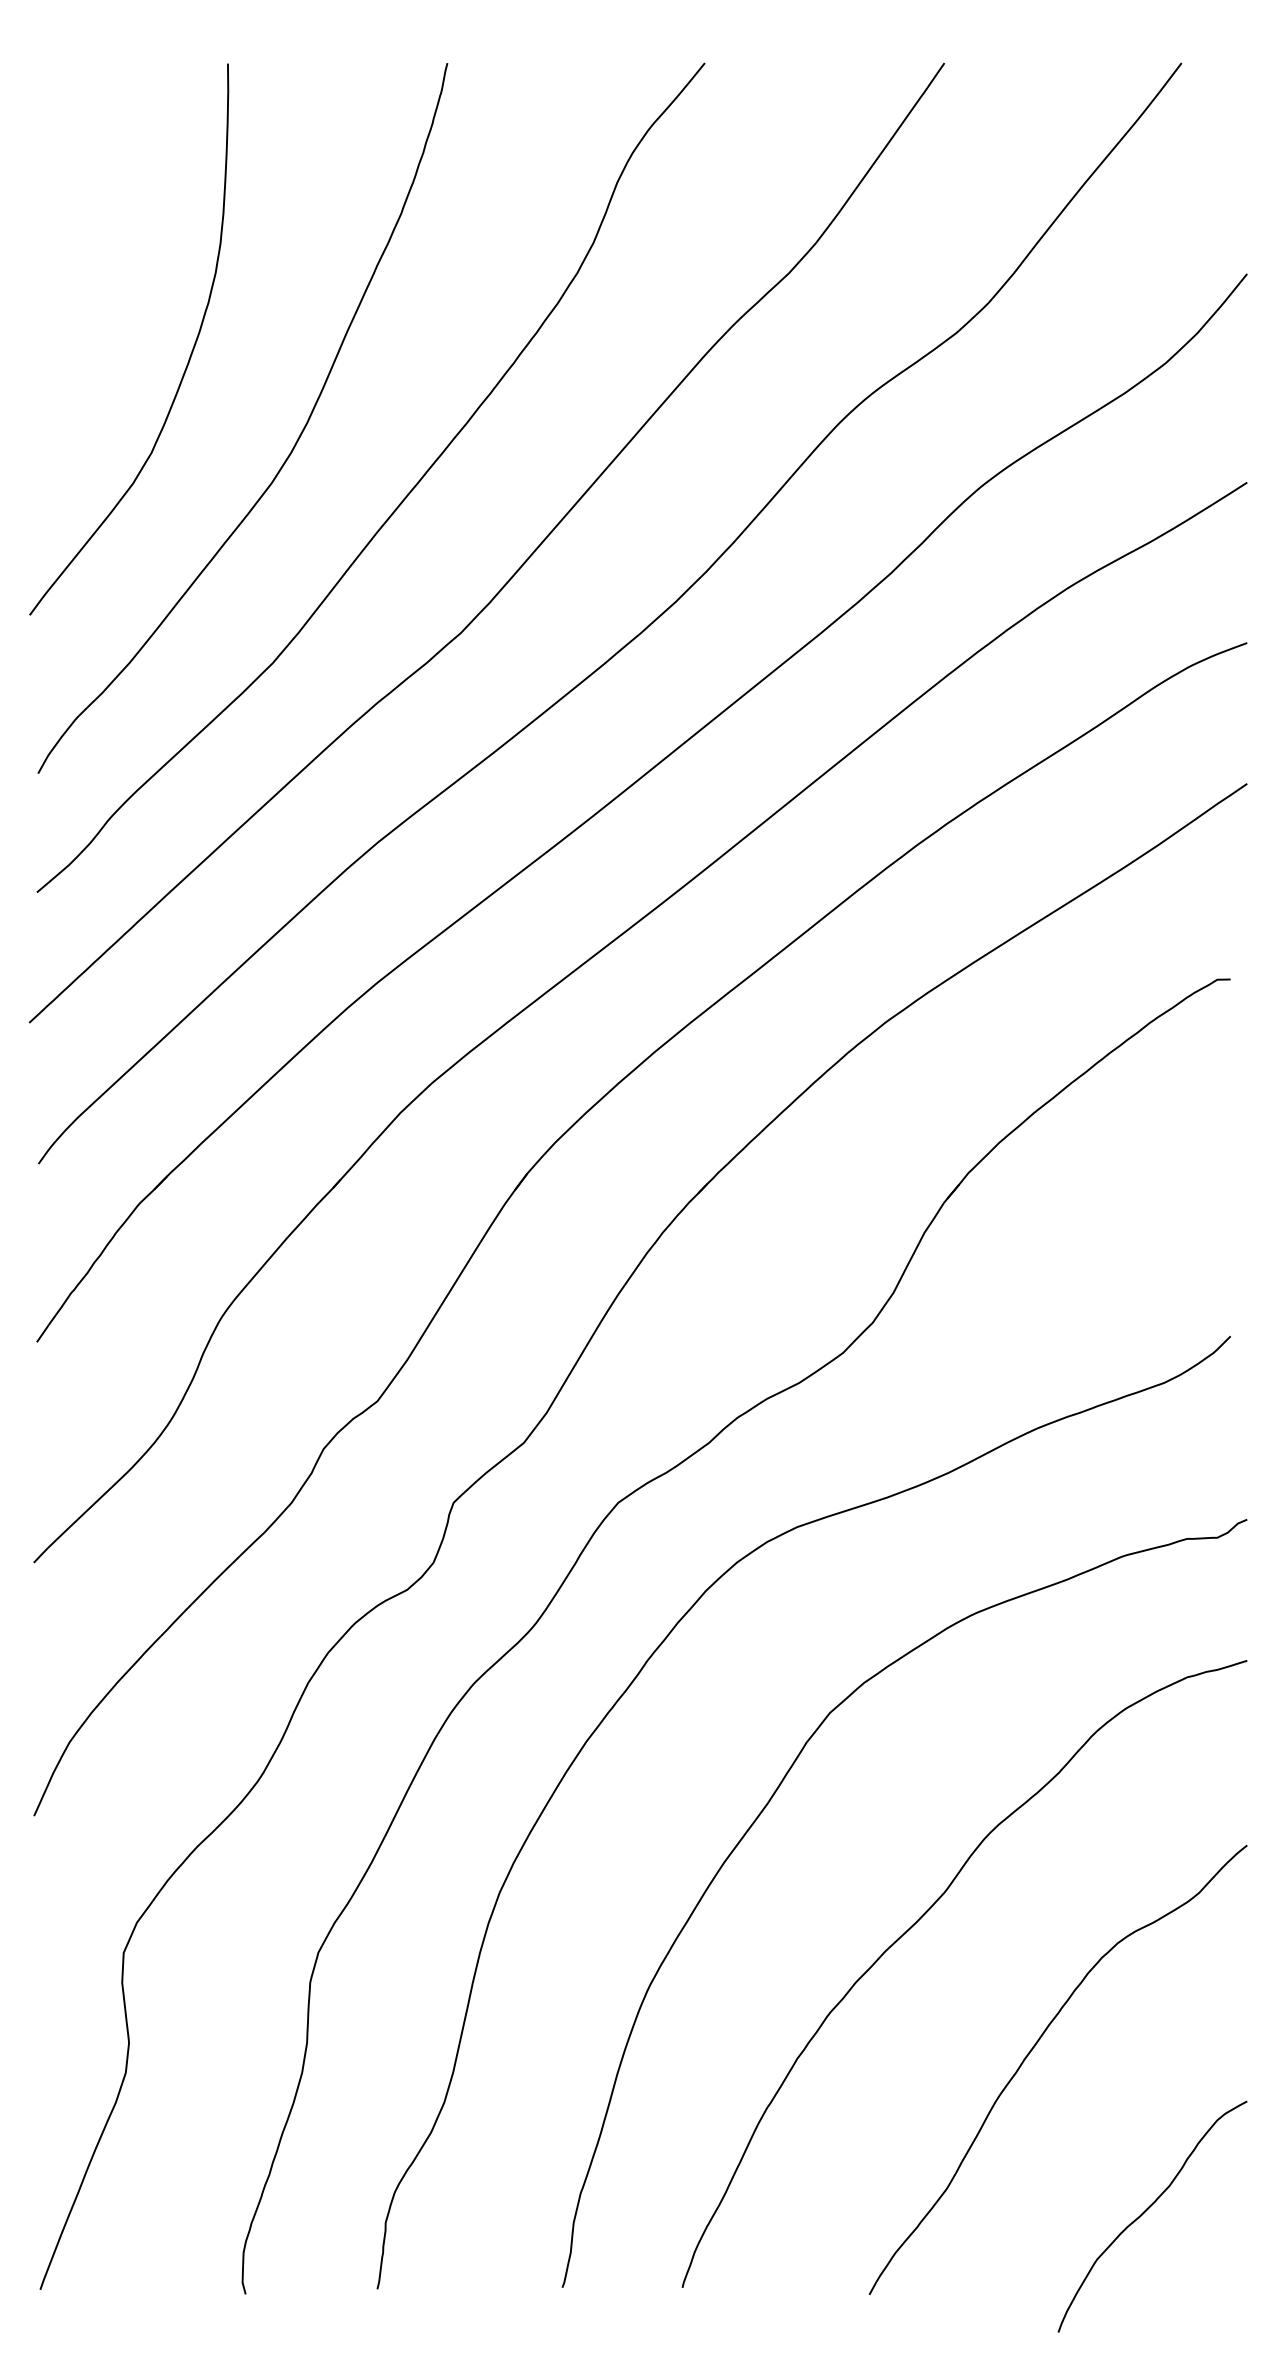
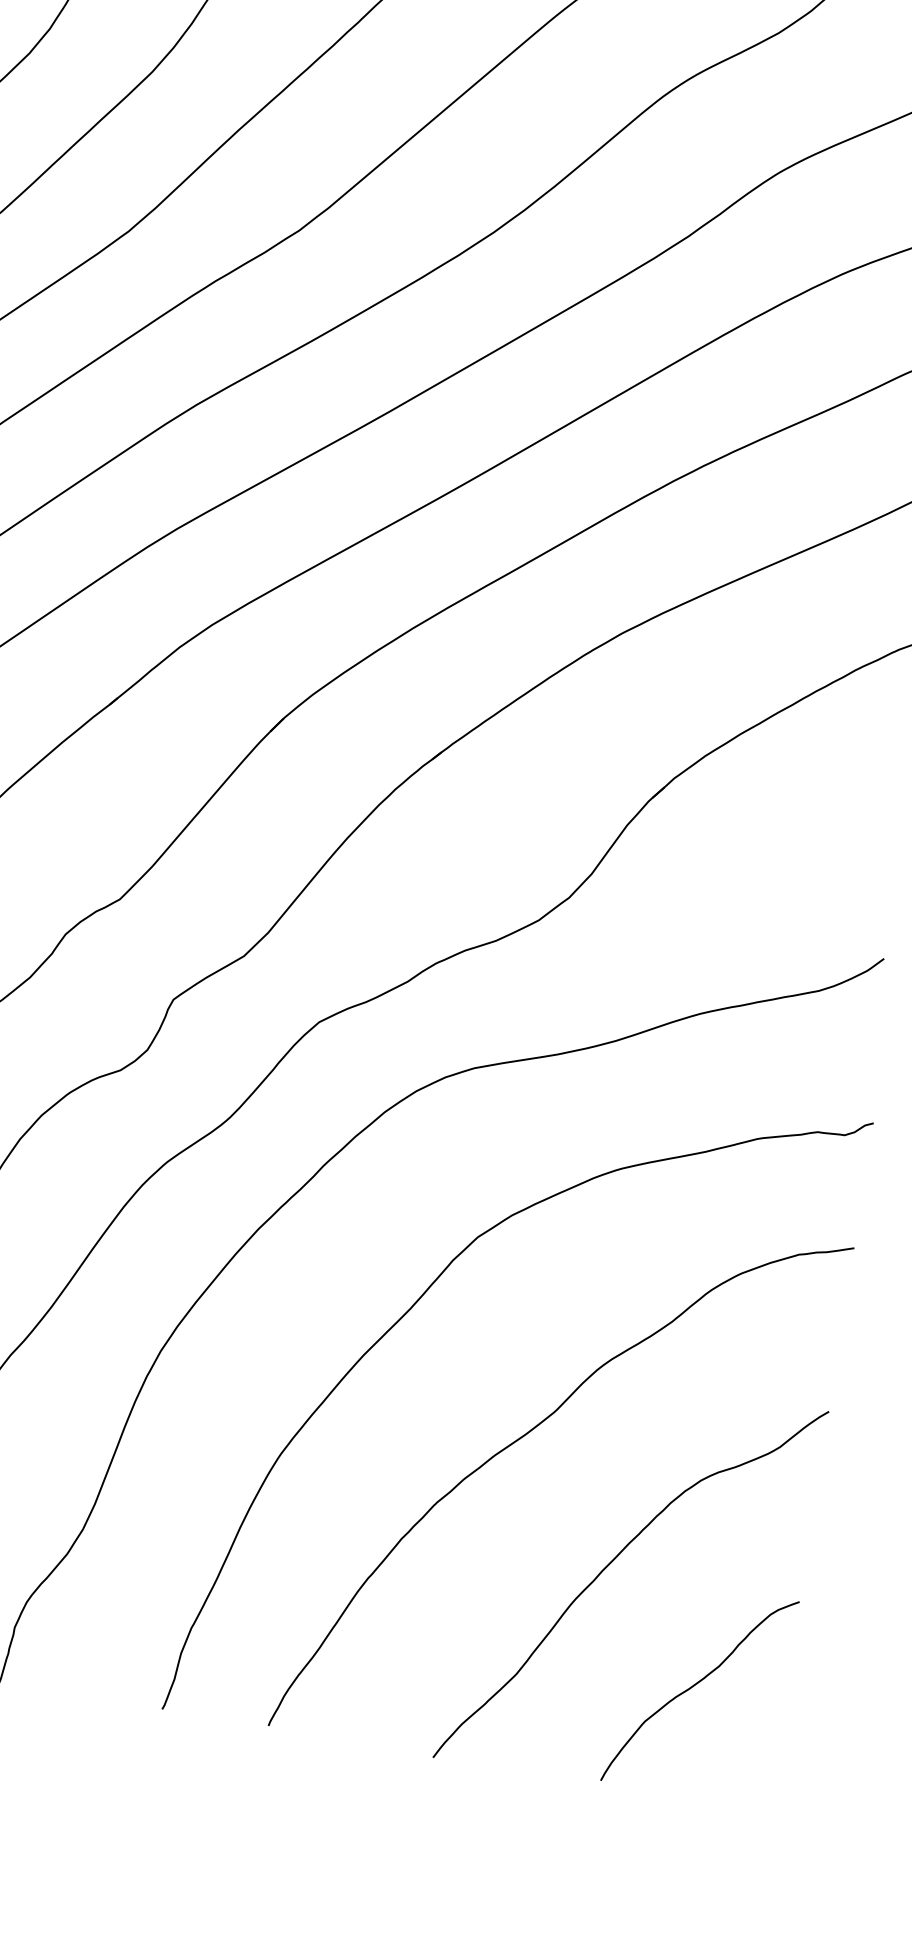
curve: (1147, 2210) -> (696, 1684), moved

